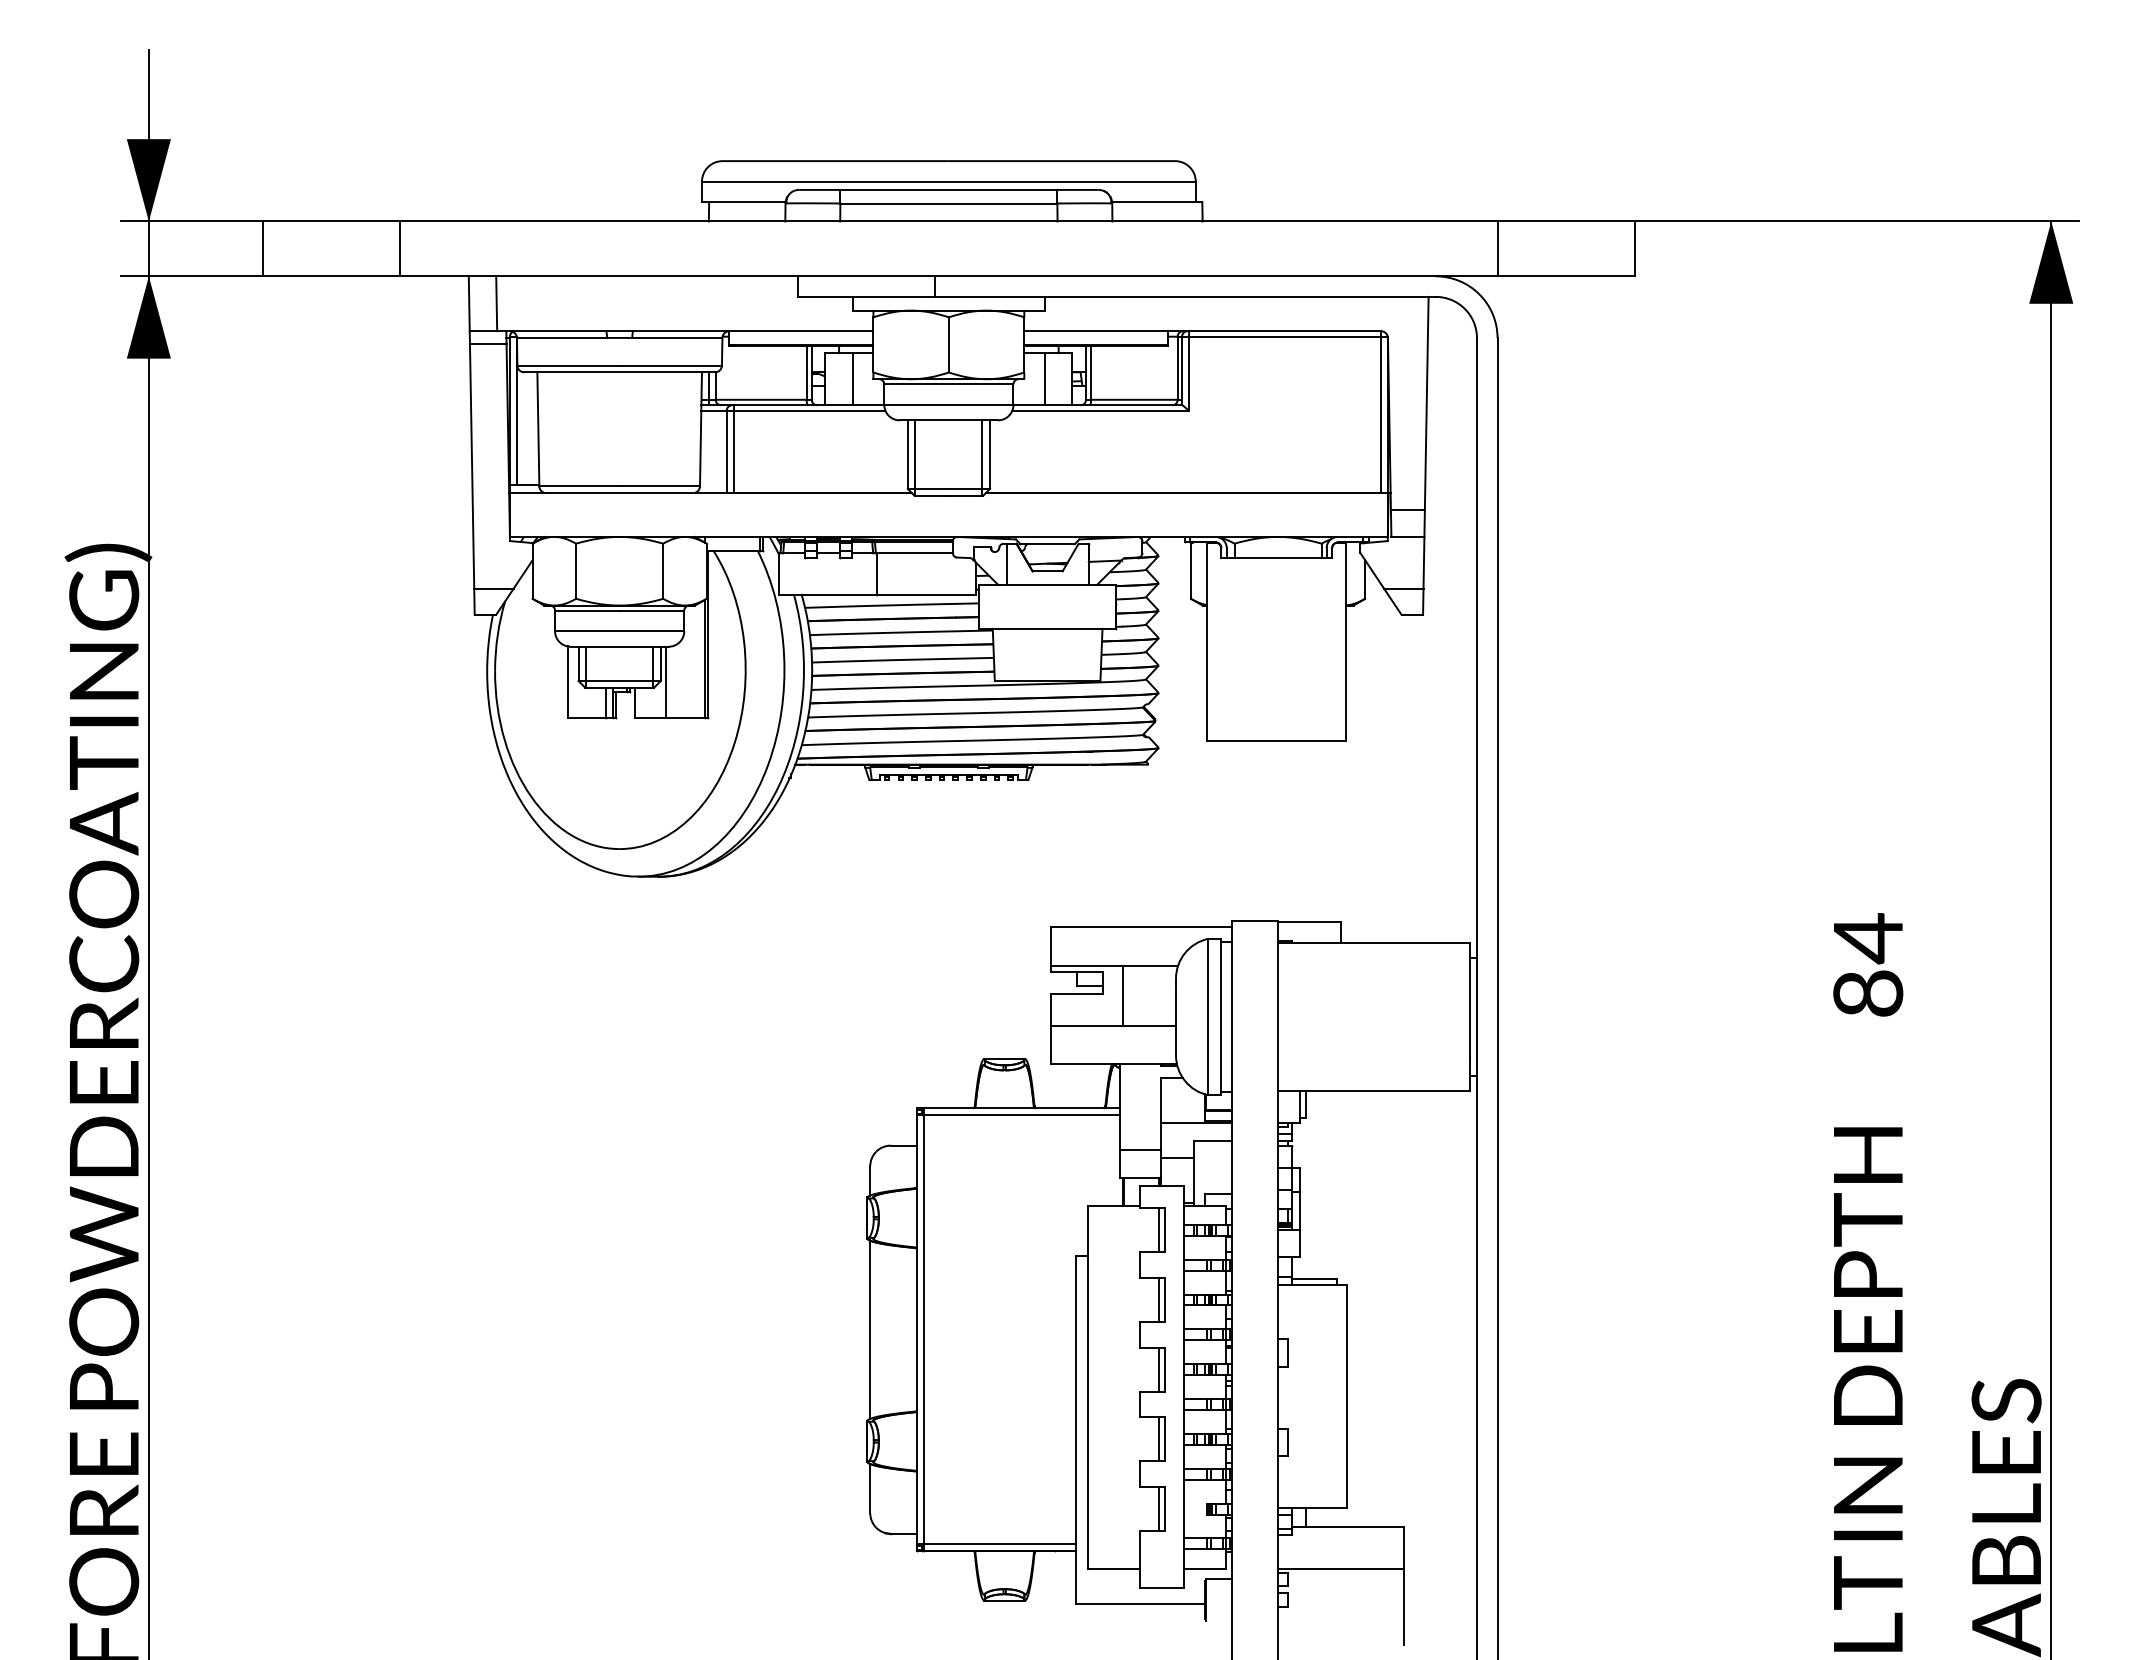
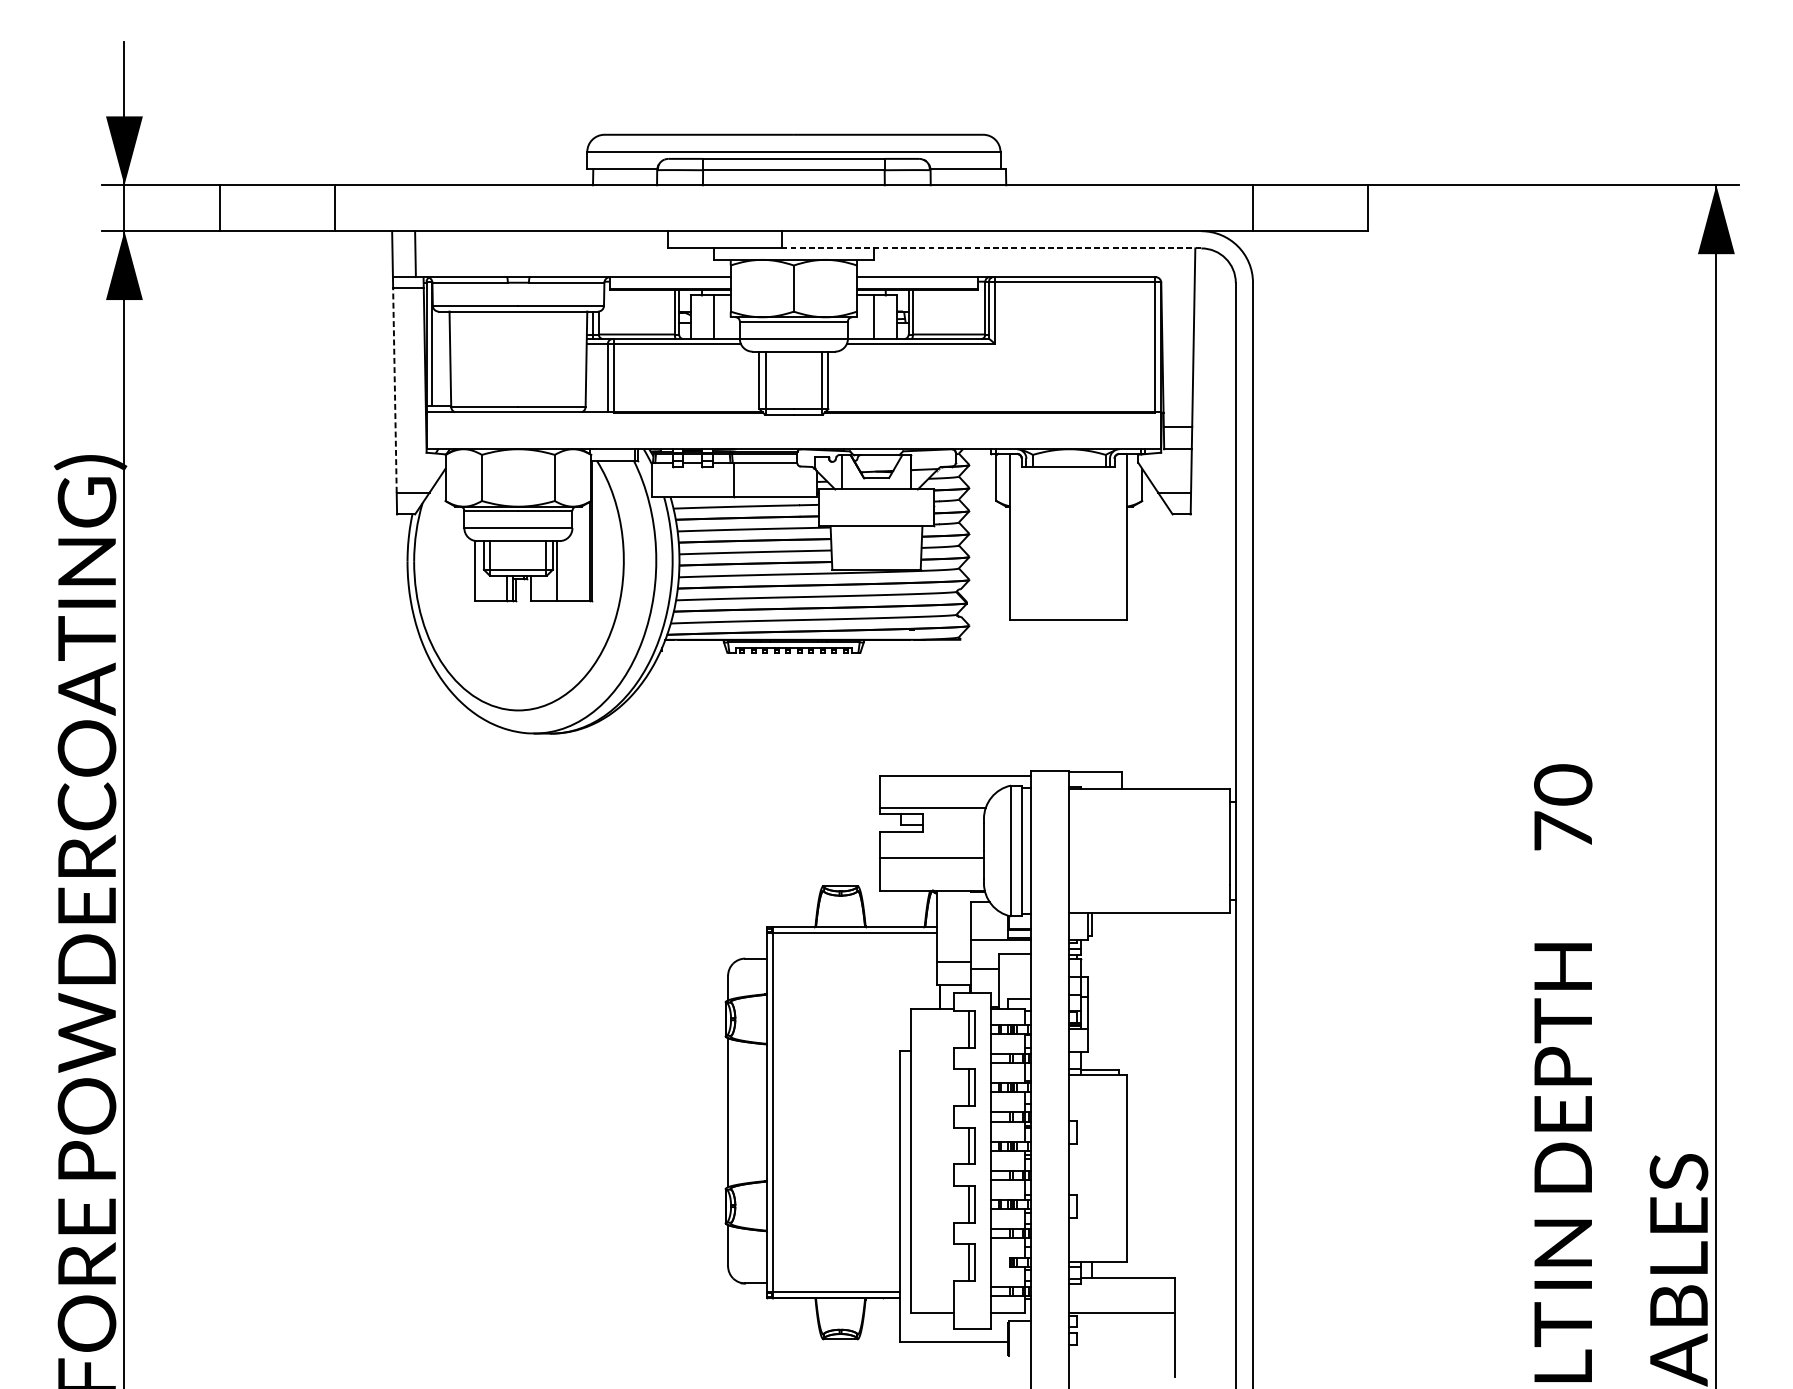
line: (1185, 296) -> (991, 248), solid -> dashed
line: (472, 466) -> (395, 390), solid -> dashed
text: (1868, 964) -> (1563, 807), 84 -> 70
line: (1122, 995) -> (939, 832), removed

